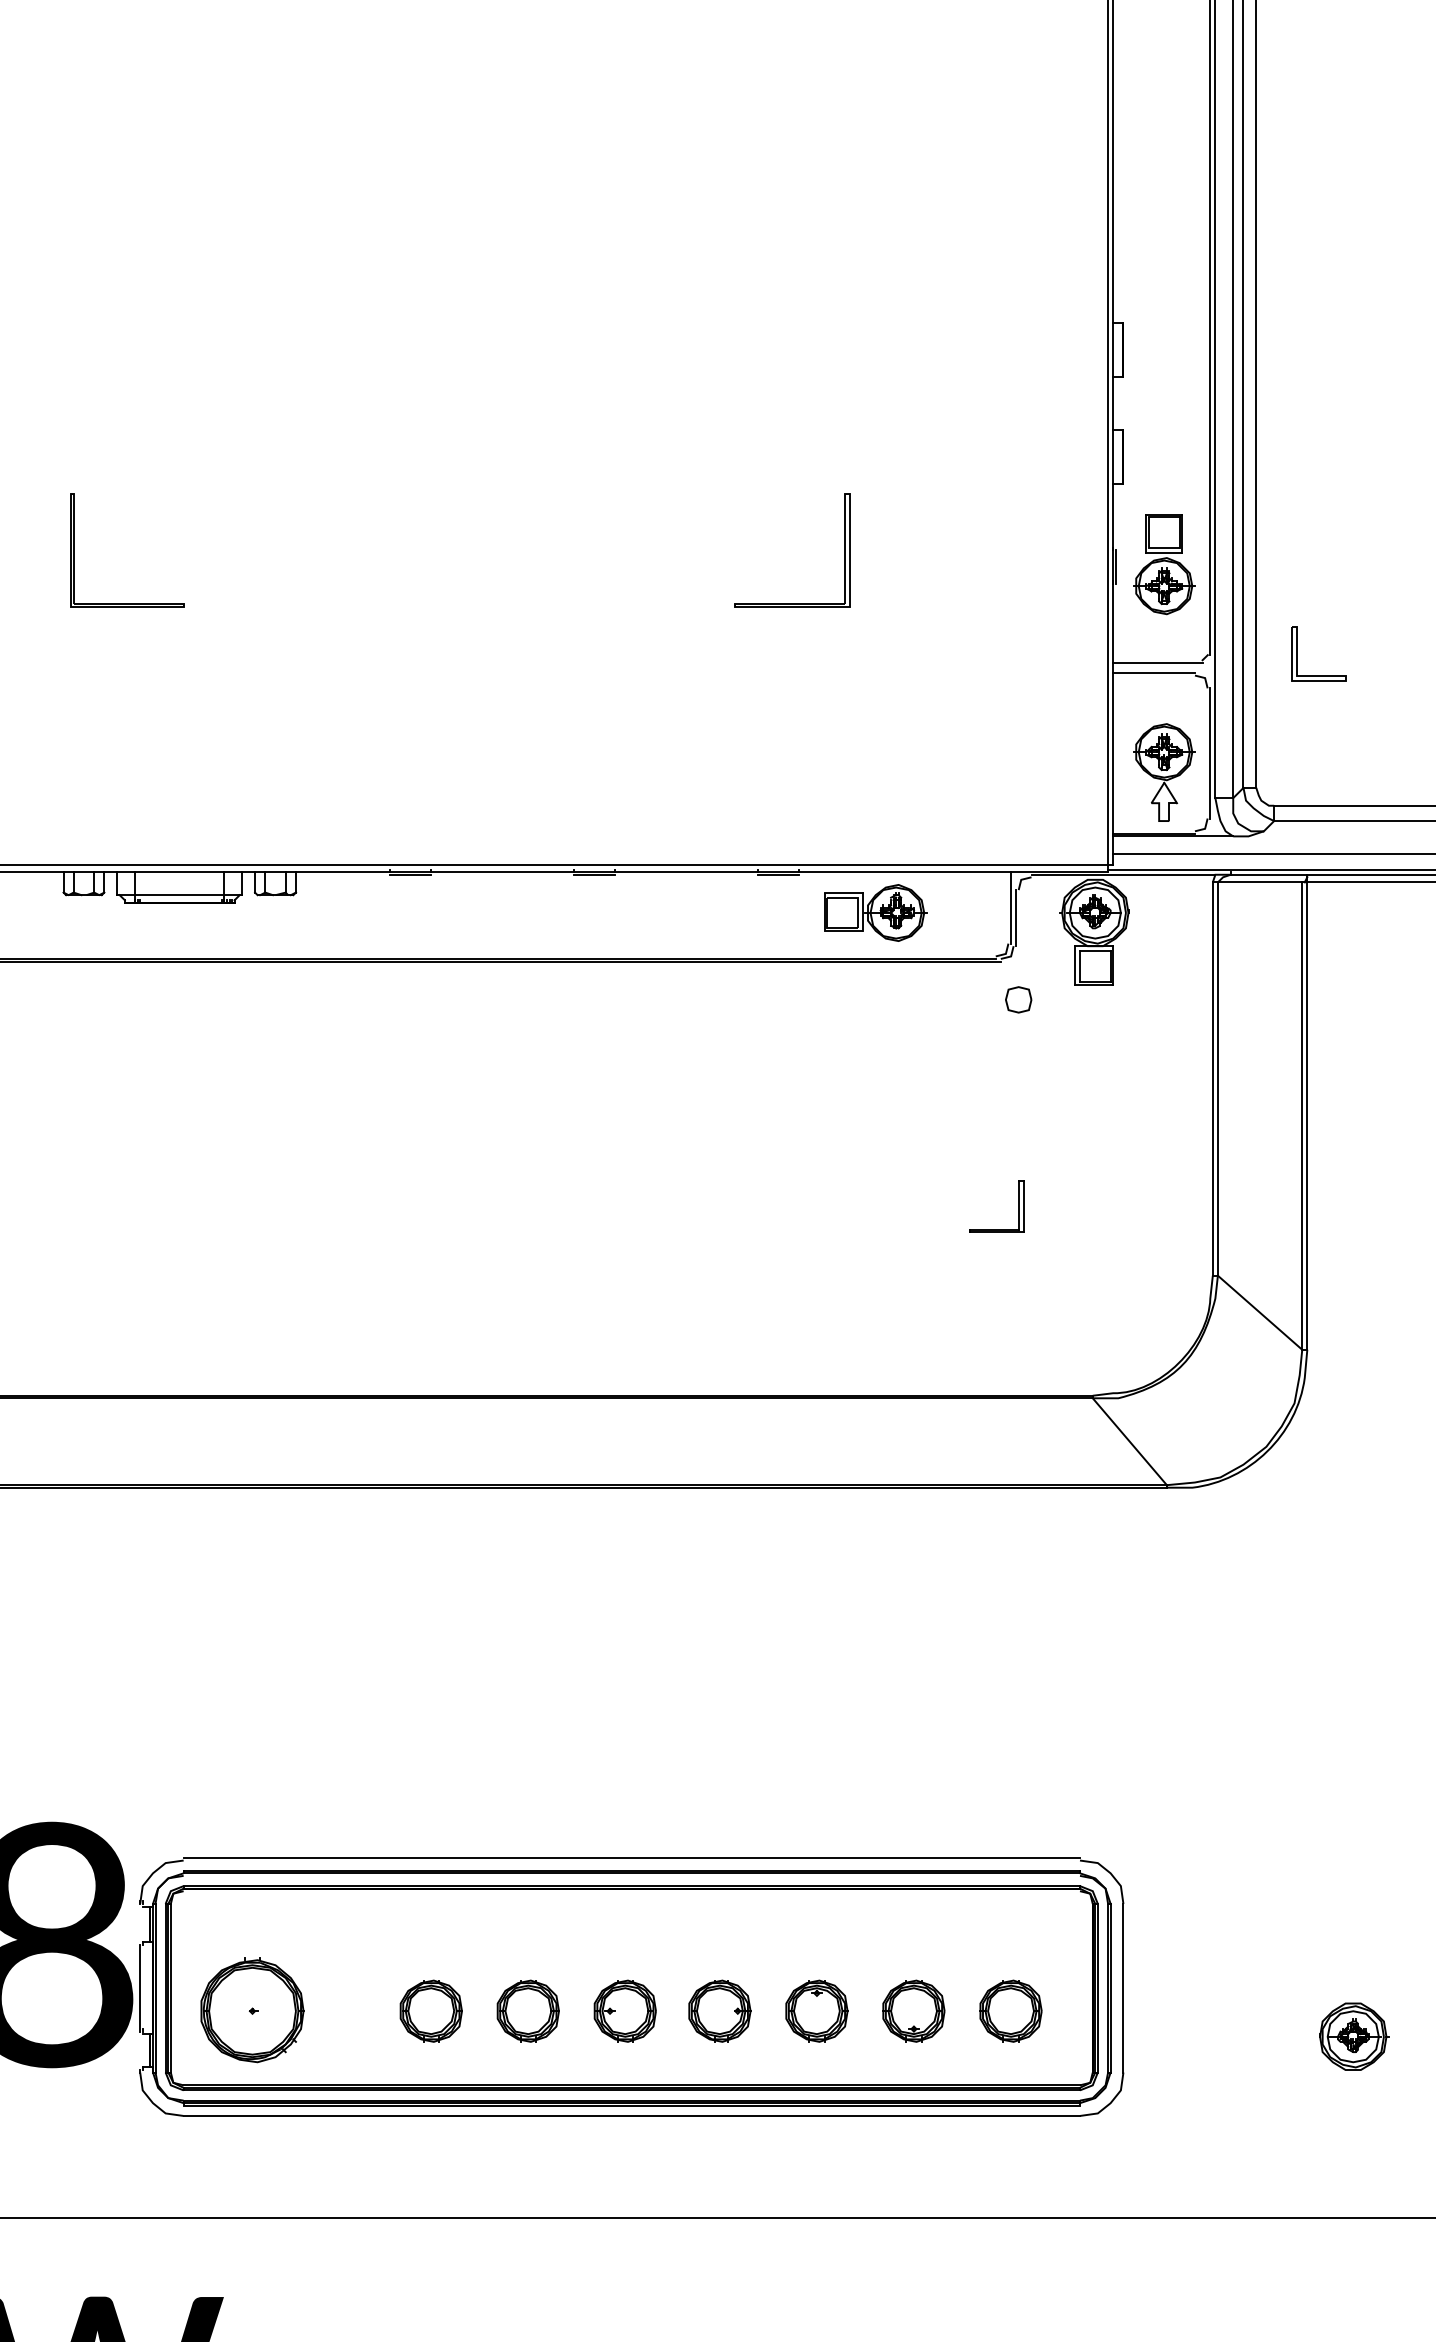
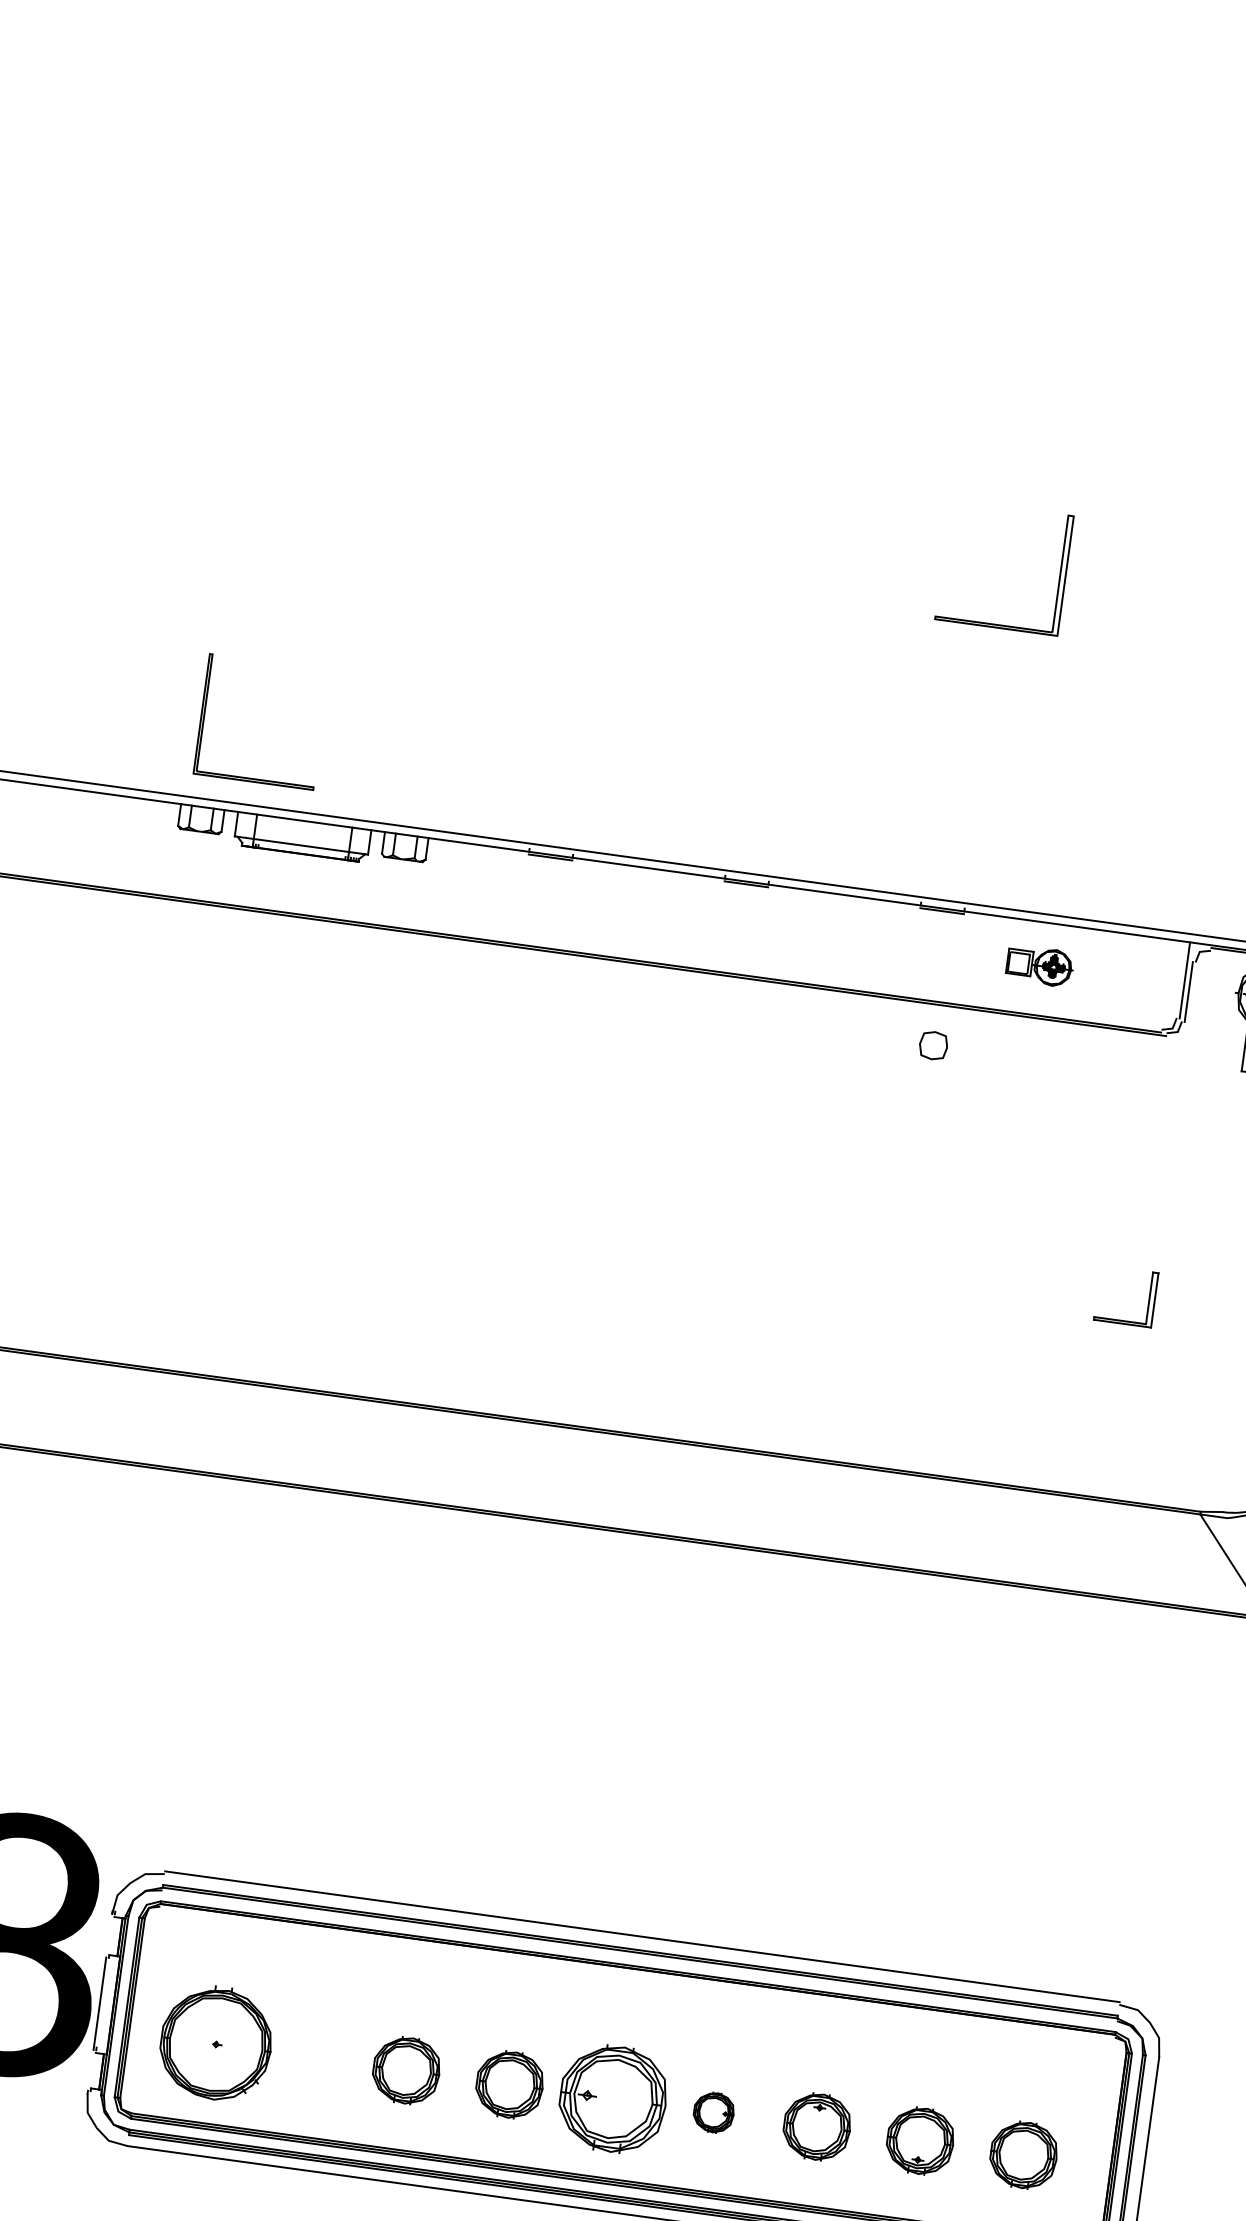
part: (74, 550) -> (205, 714), moved
part: (875, 912) -> (1039, 965), size x0.6
part: (1018, 999) -> (933, 1045), moved
part: (624, 2010) -> (612, 2098), size x1.6
part: (719, 2010) -> (713, 2111), size x0.6

